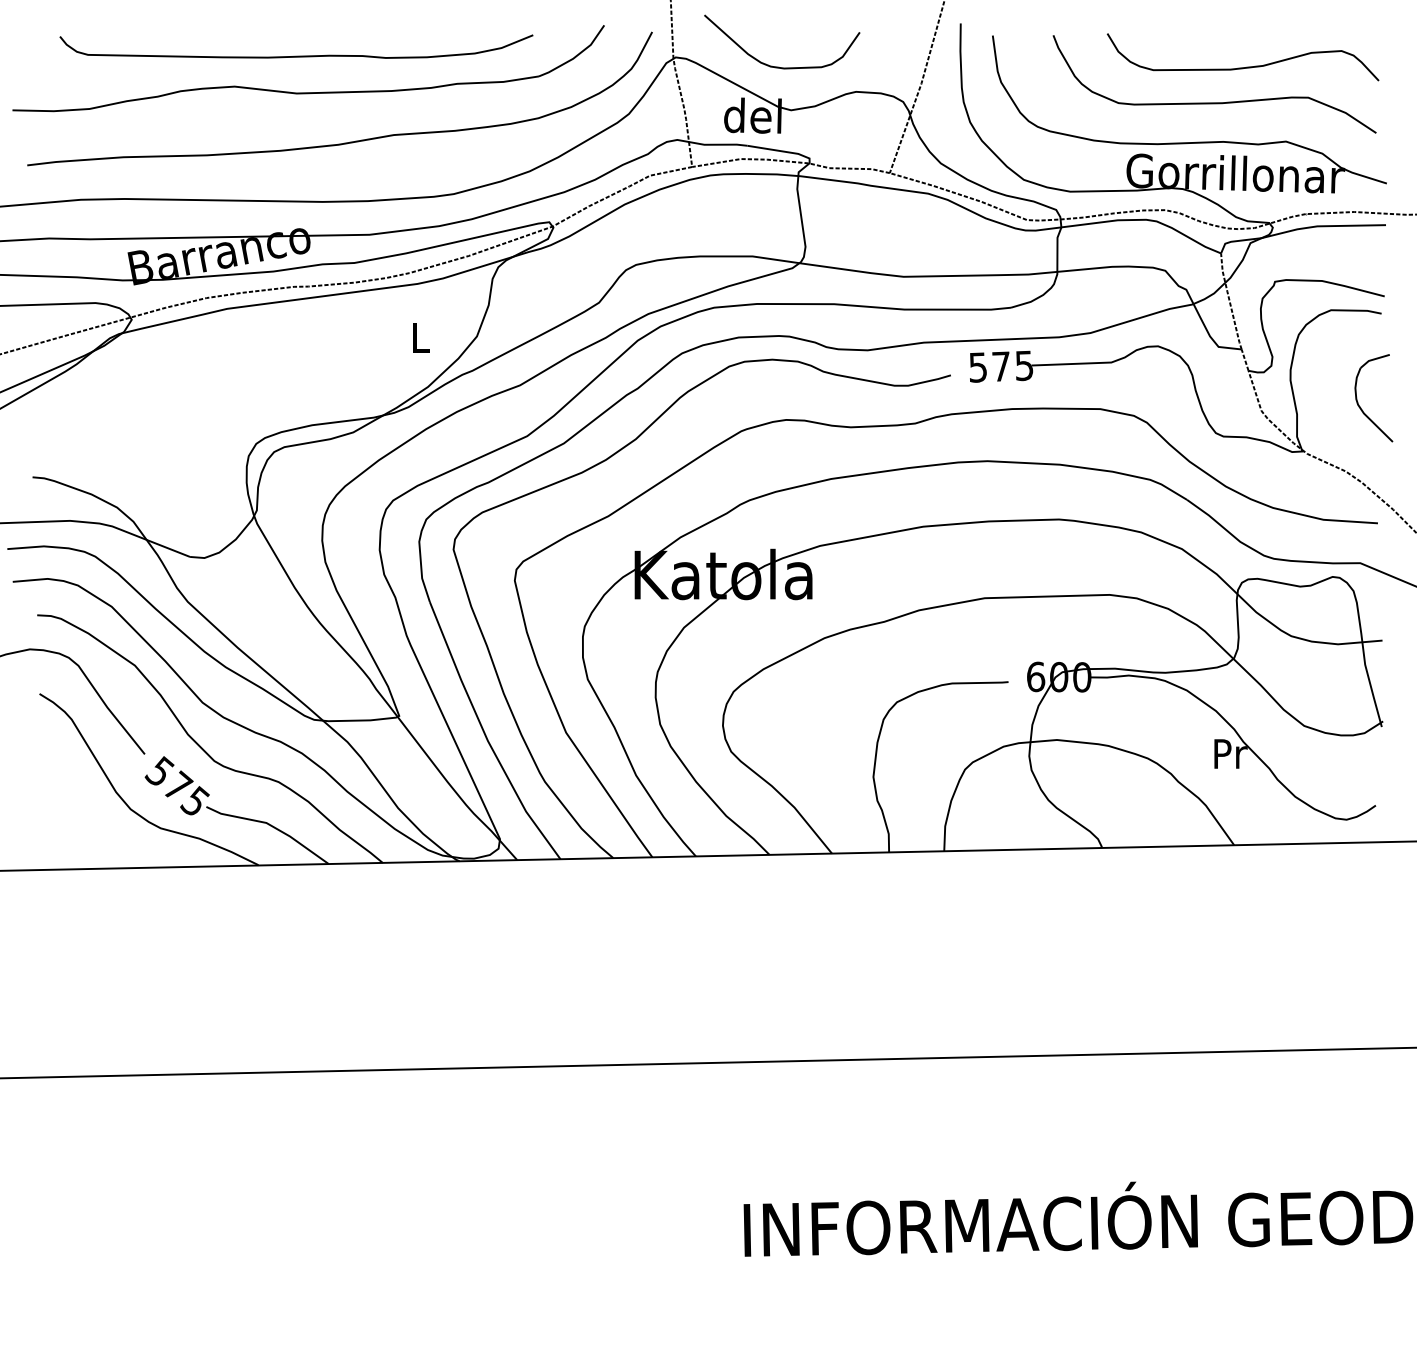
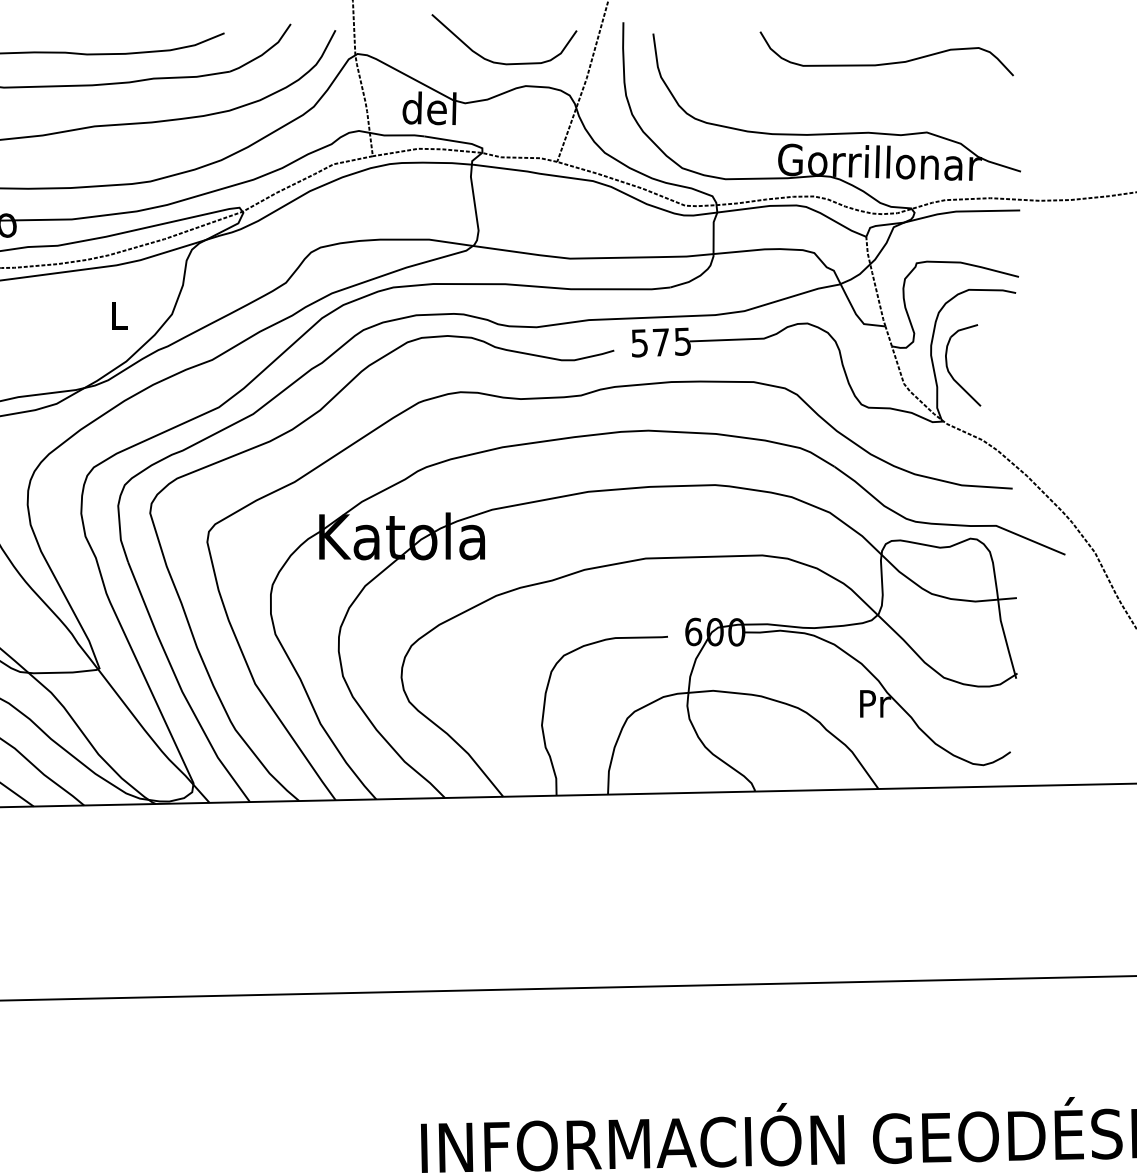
curve: (778, 66) -> (500, 62), moved
curve: (1214, 102) -> (860, 96), removed
part: (1361, 407) -> (951, 374), moved

